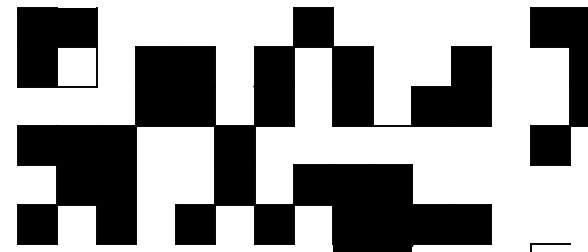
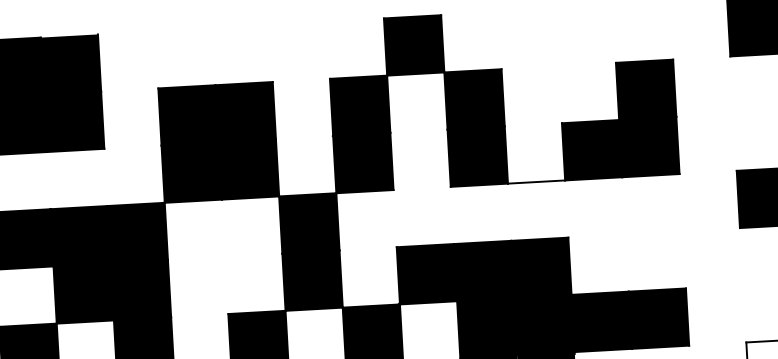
fill: (76, 66) -> (73, 121), added

